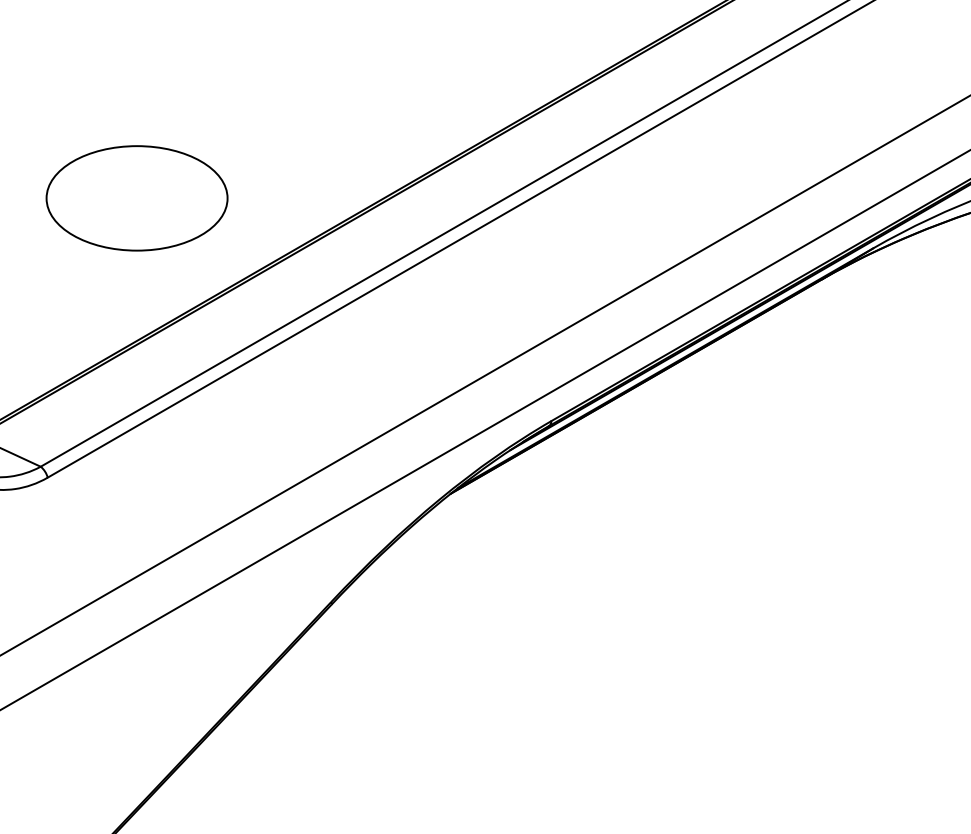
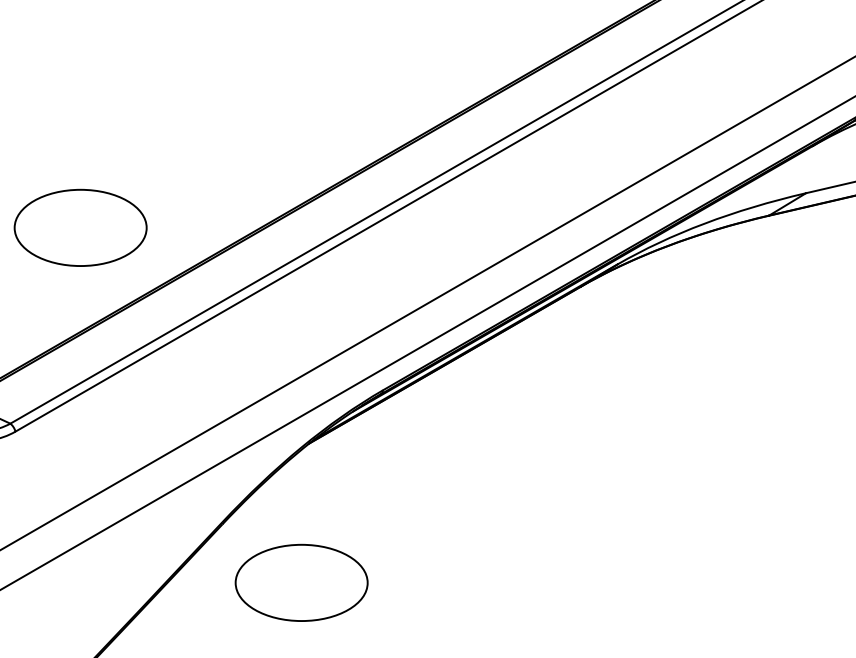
part: (439, 684) -> (301, 582), added

